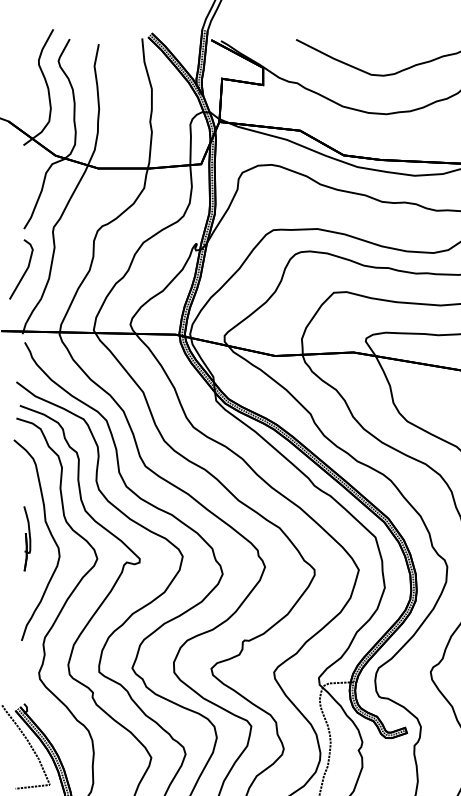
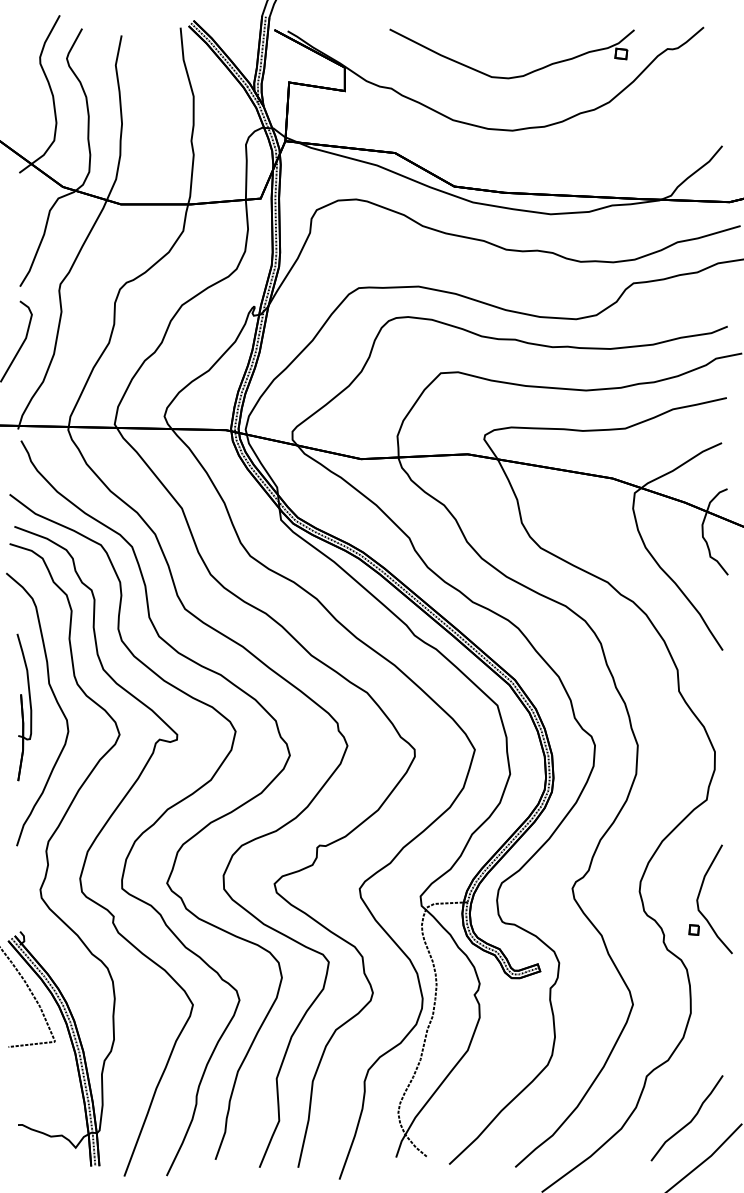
part: (27, 538) -> (24, 707), size x1.67

